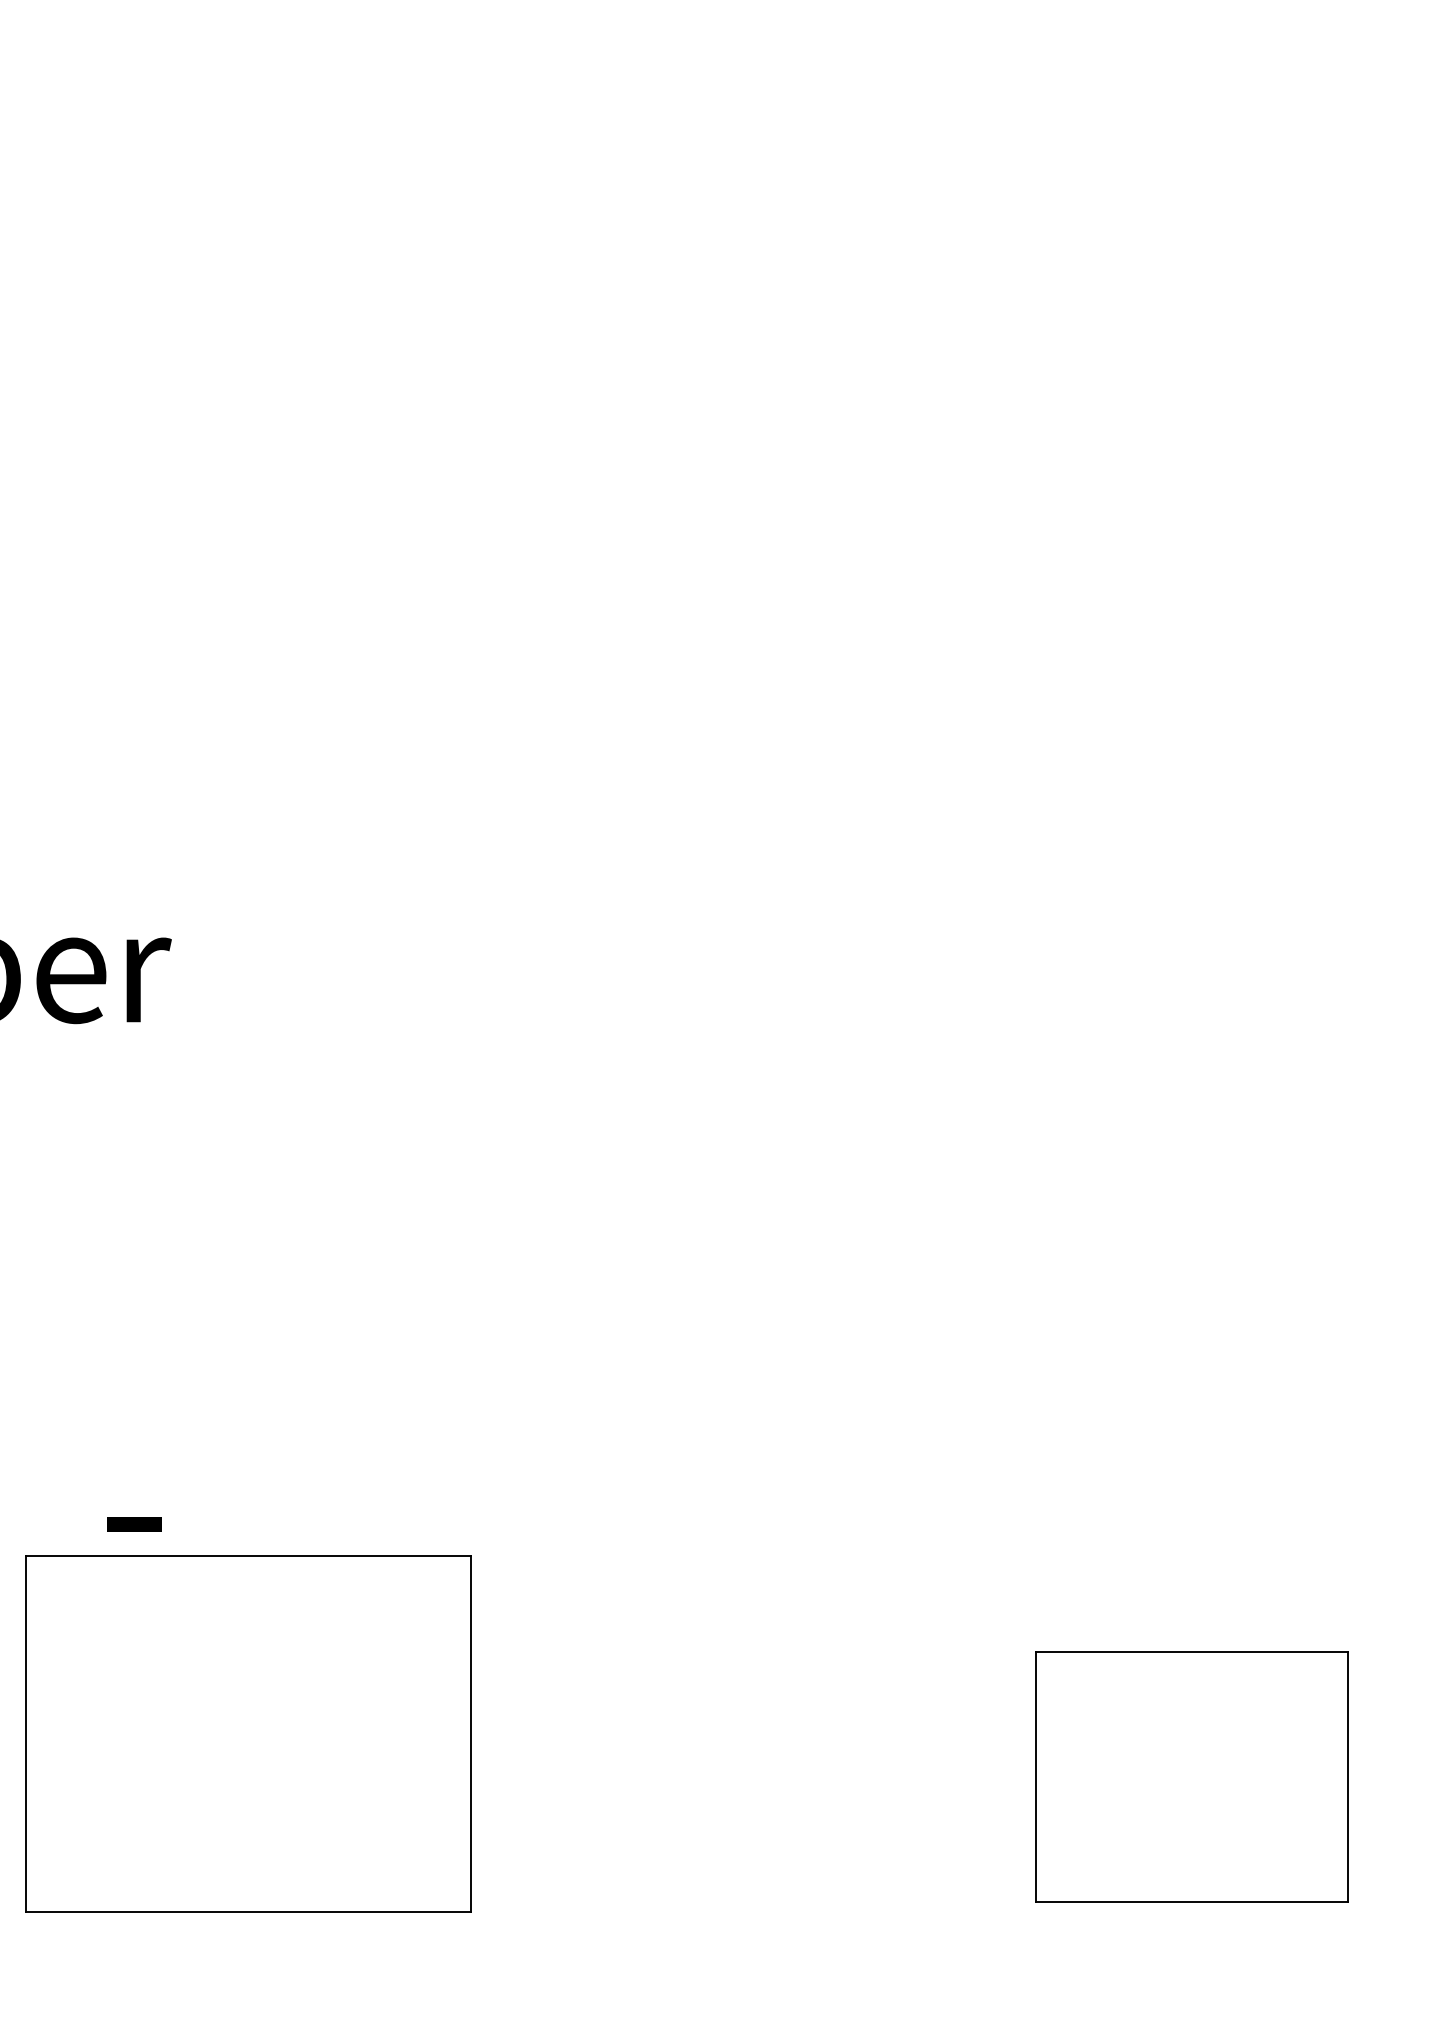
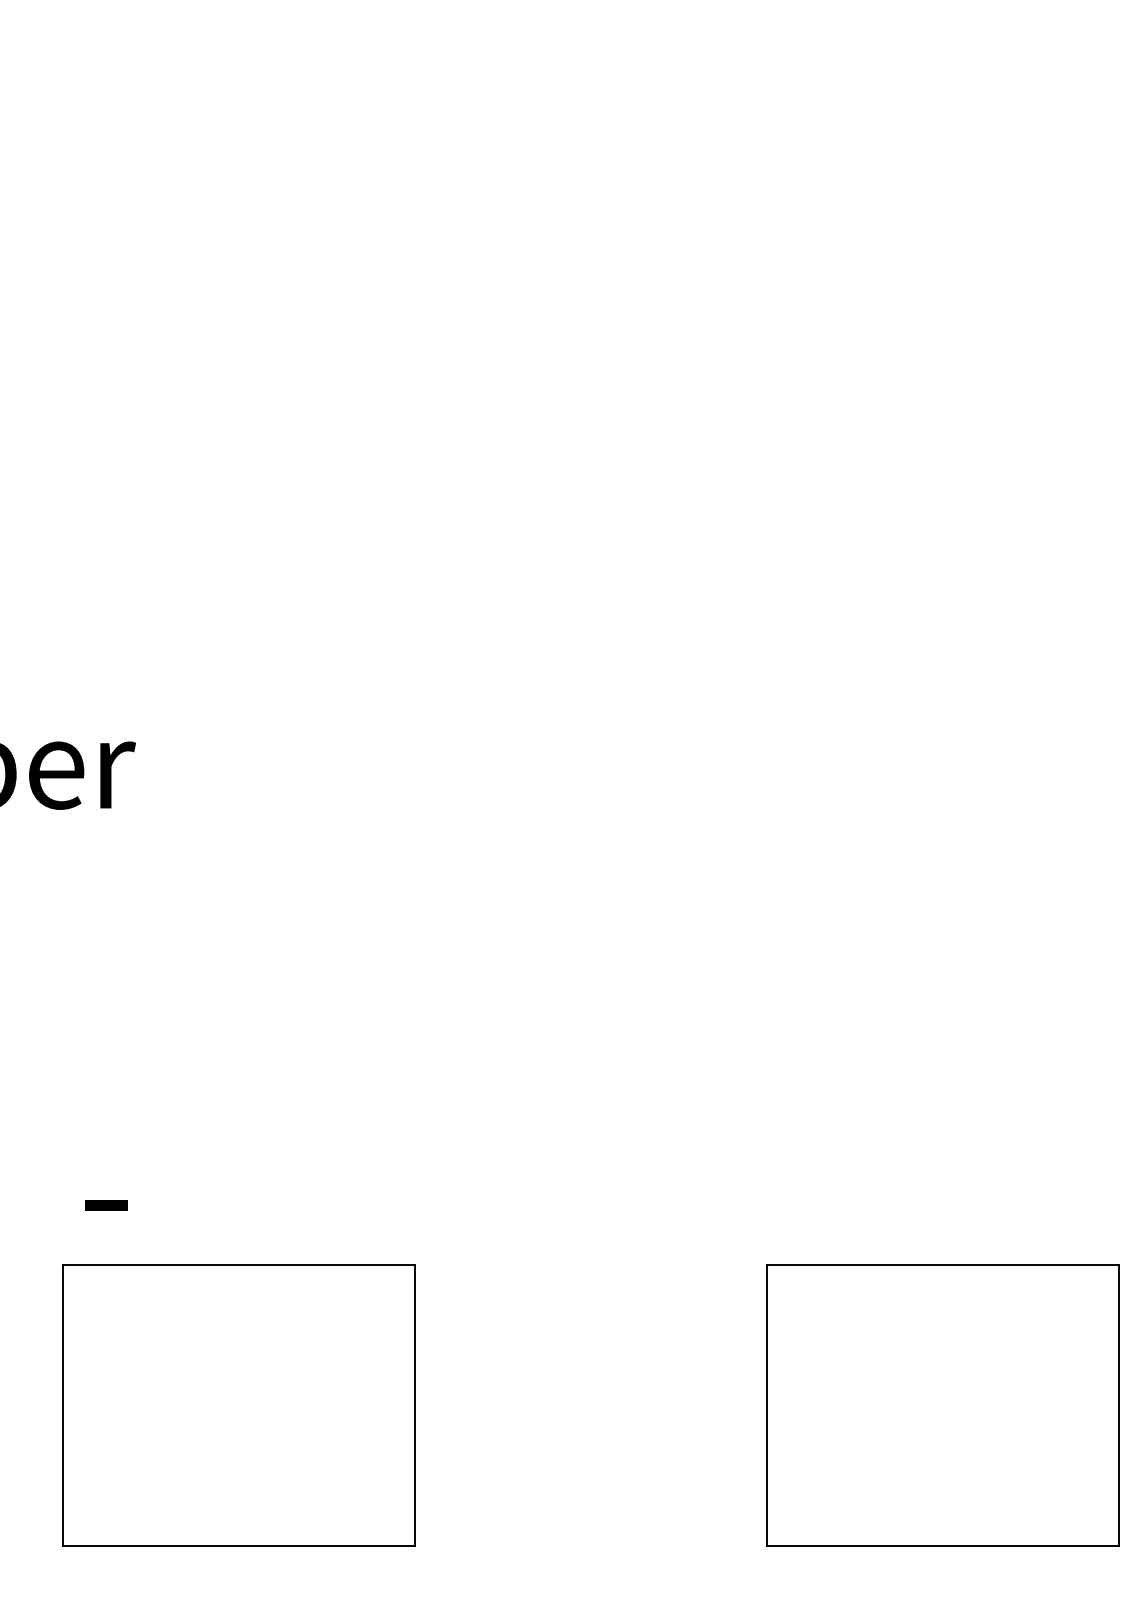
part: (248, 1733) -> (238, 1405), moved
part: (1192, 1776) -> (943, 1405), size x1.43

